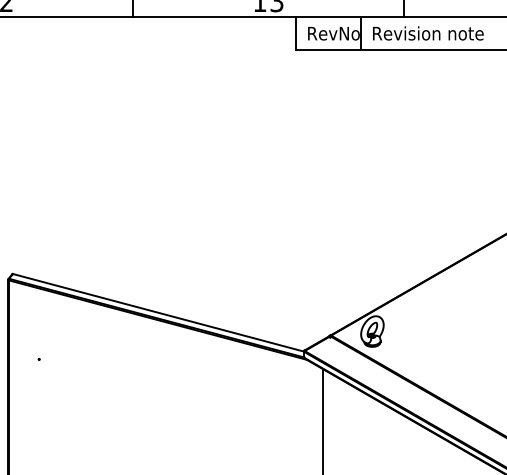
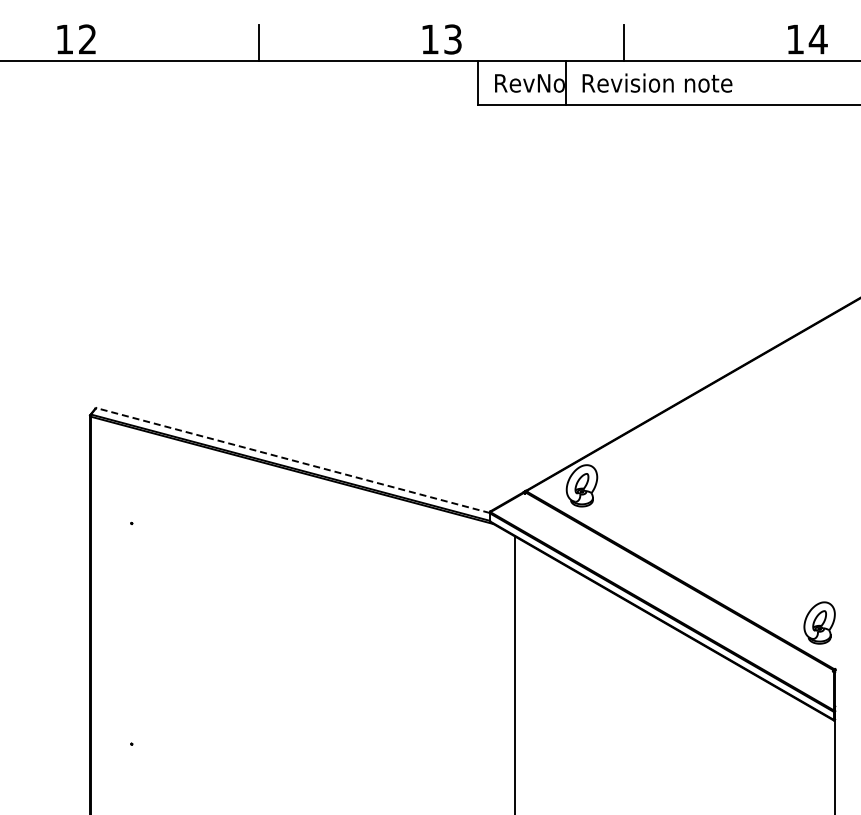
line: (158, 312) -> (293, 460), solid -> dashed

